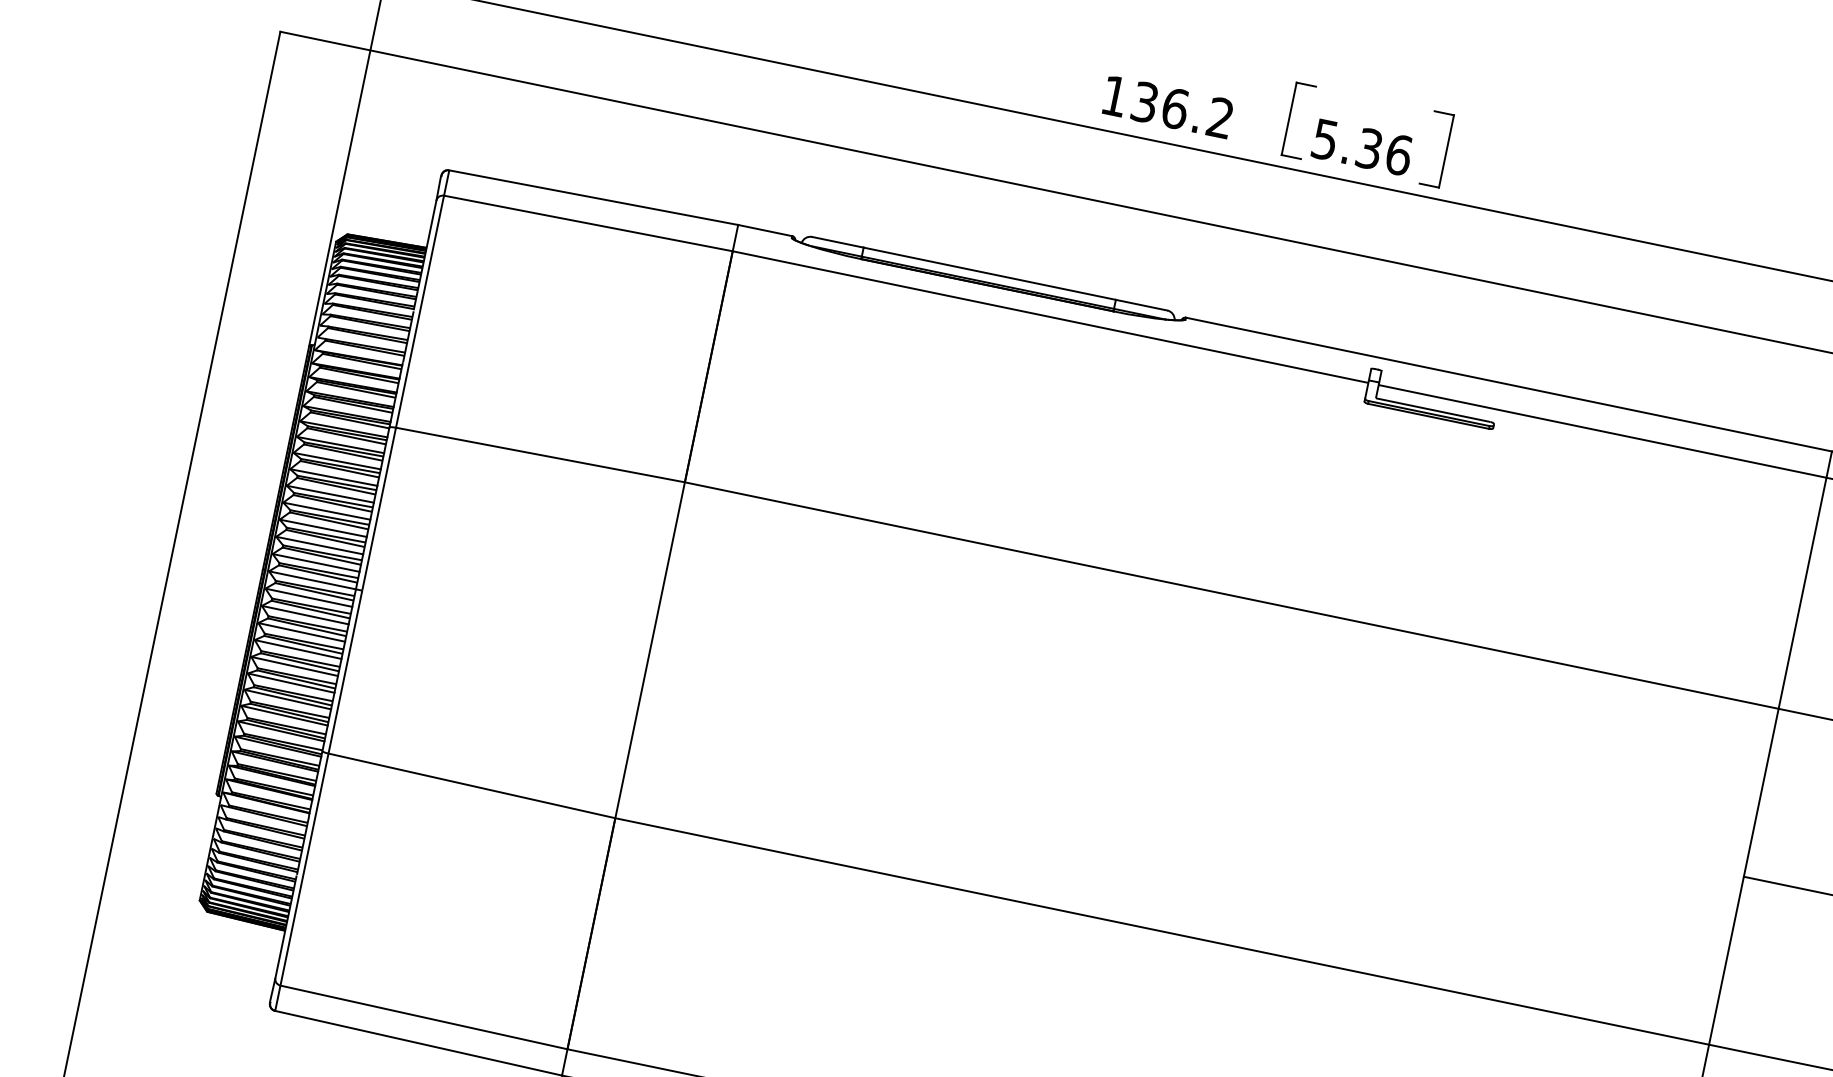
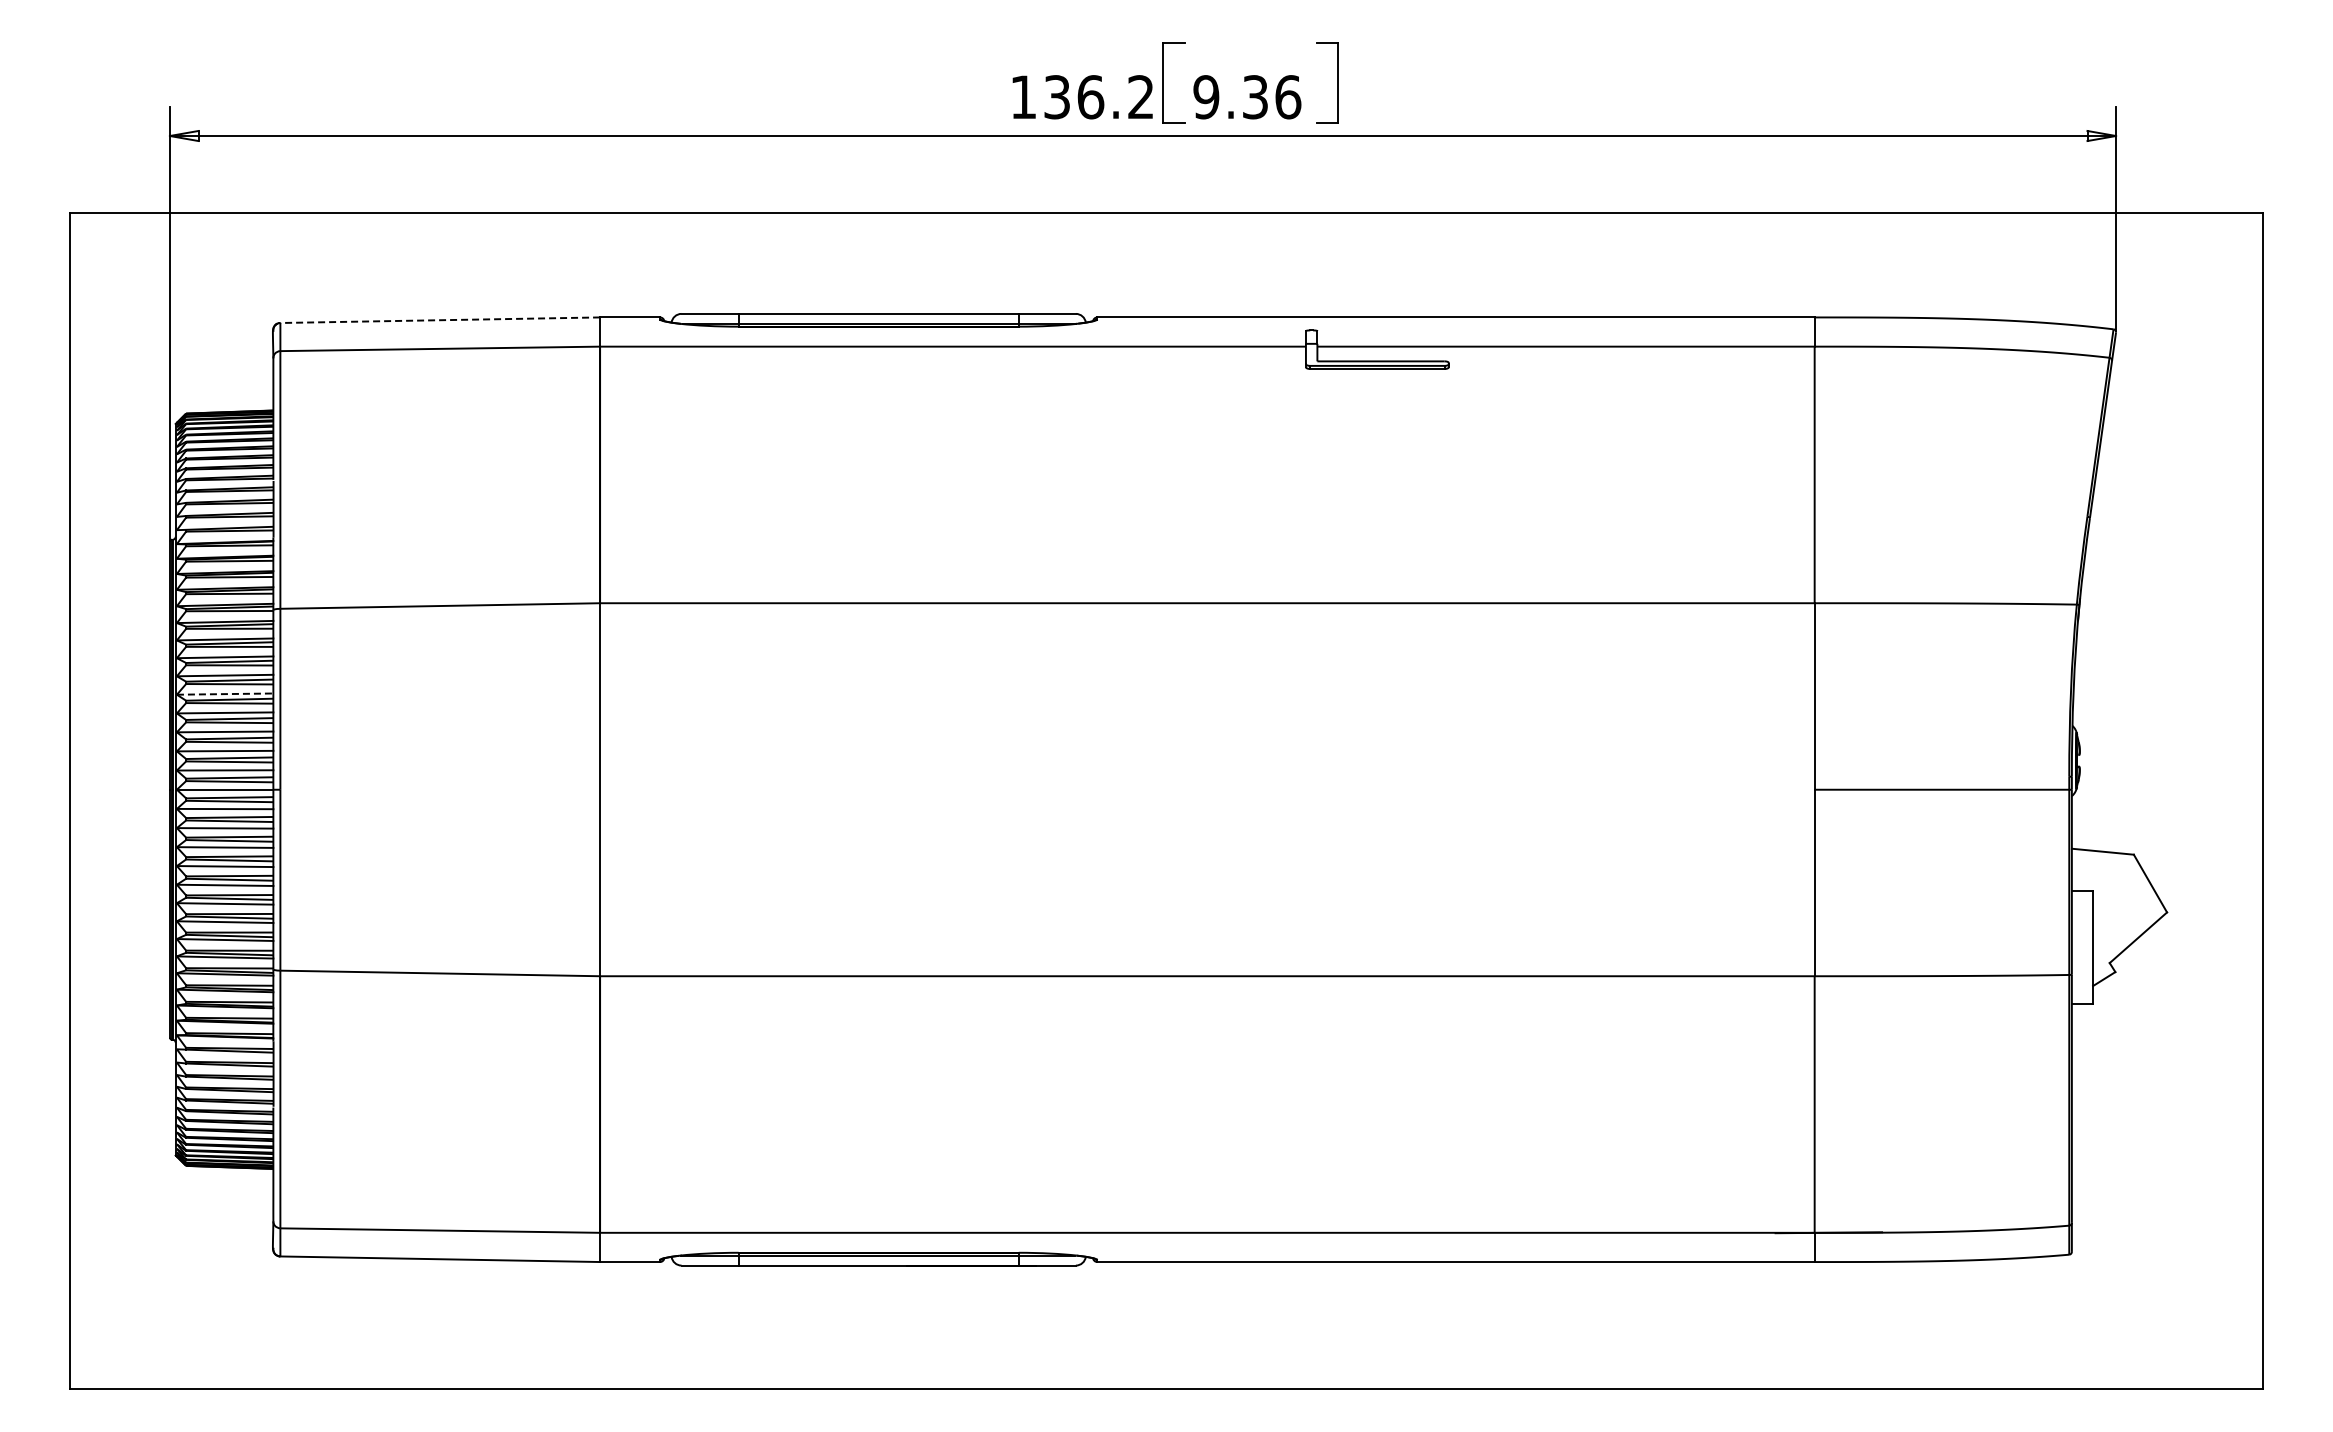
text: (1167, 107) -> (1082, 97), moved
text: (1325, 140) -> (1206, 97), 5.36 -> 9.36
line: (593, 197) -> (440, 320), solid -> dashed
line: (330, 494) -> (225, 694), solid -> dashed

